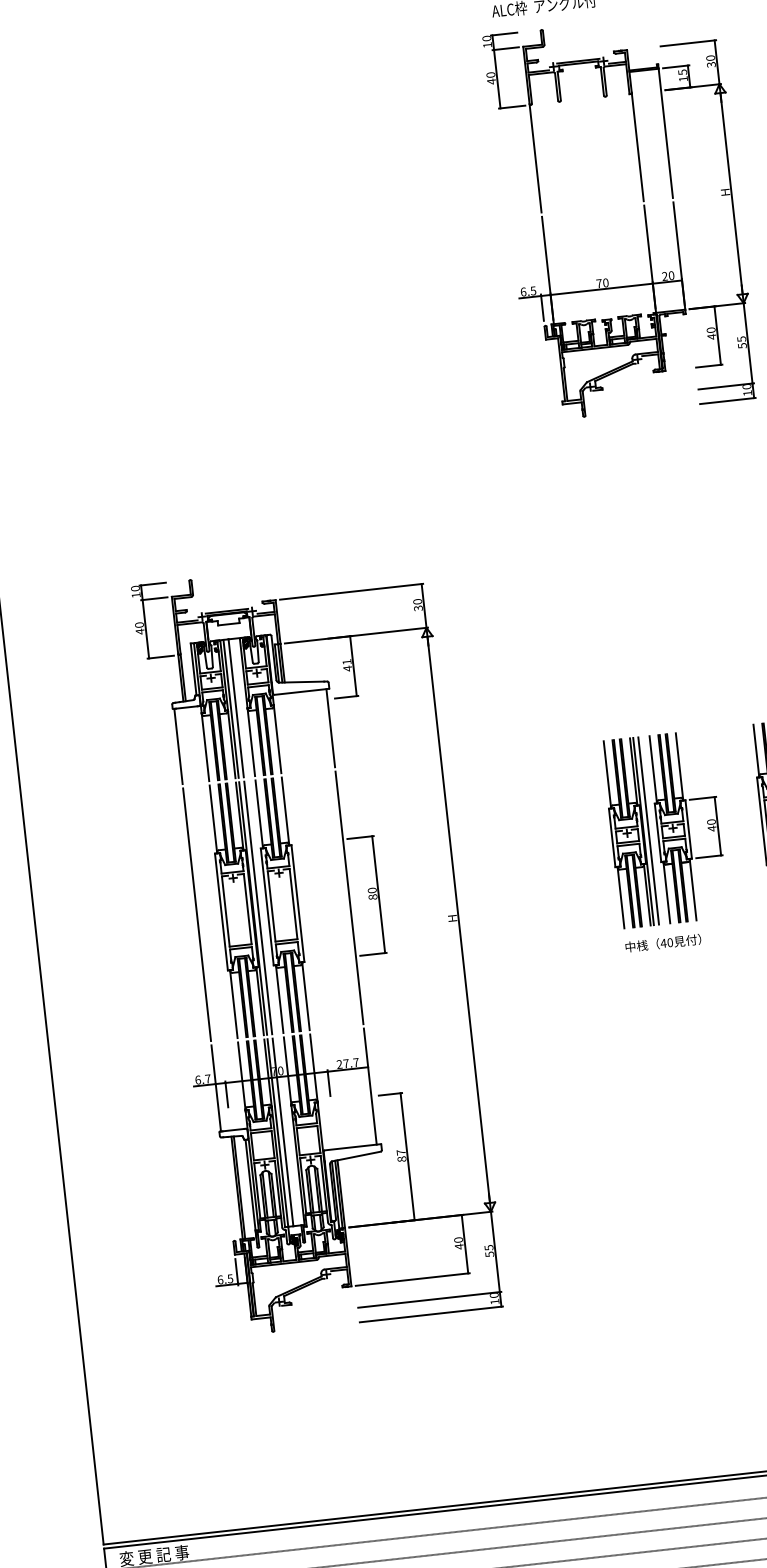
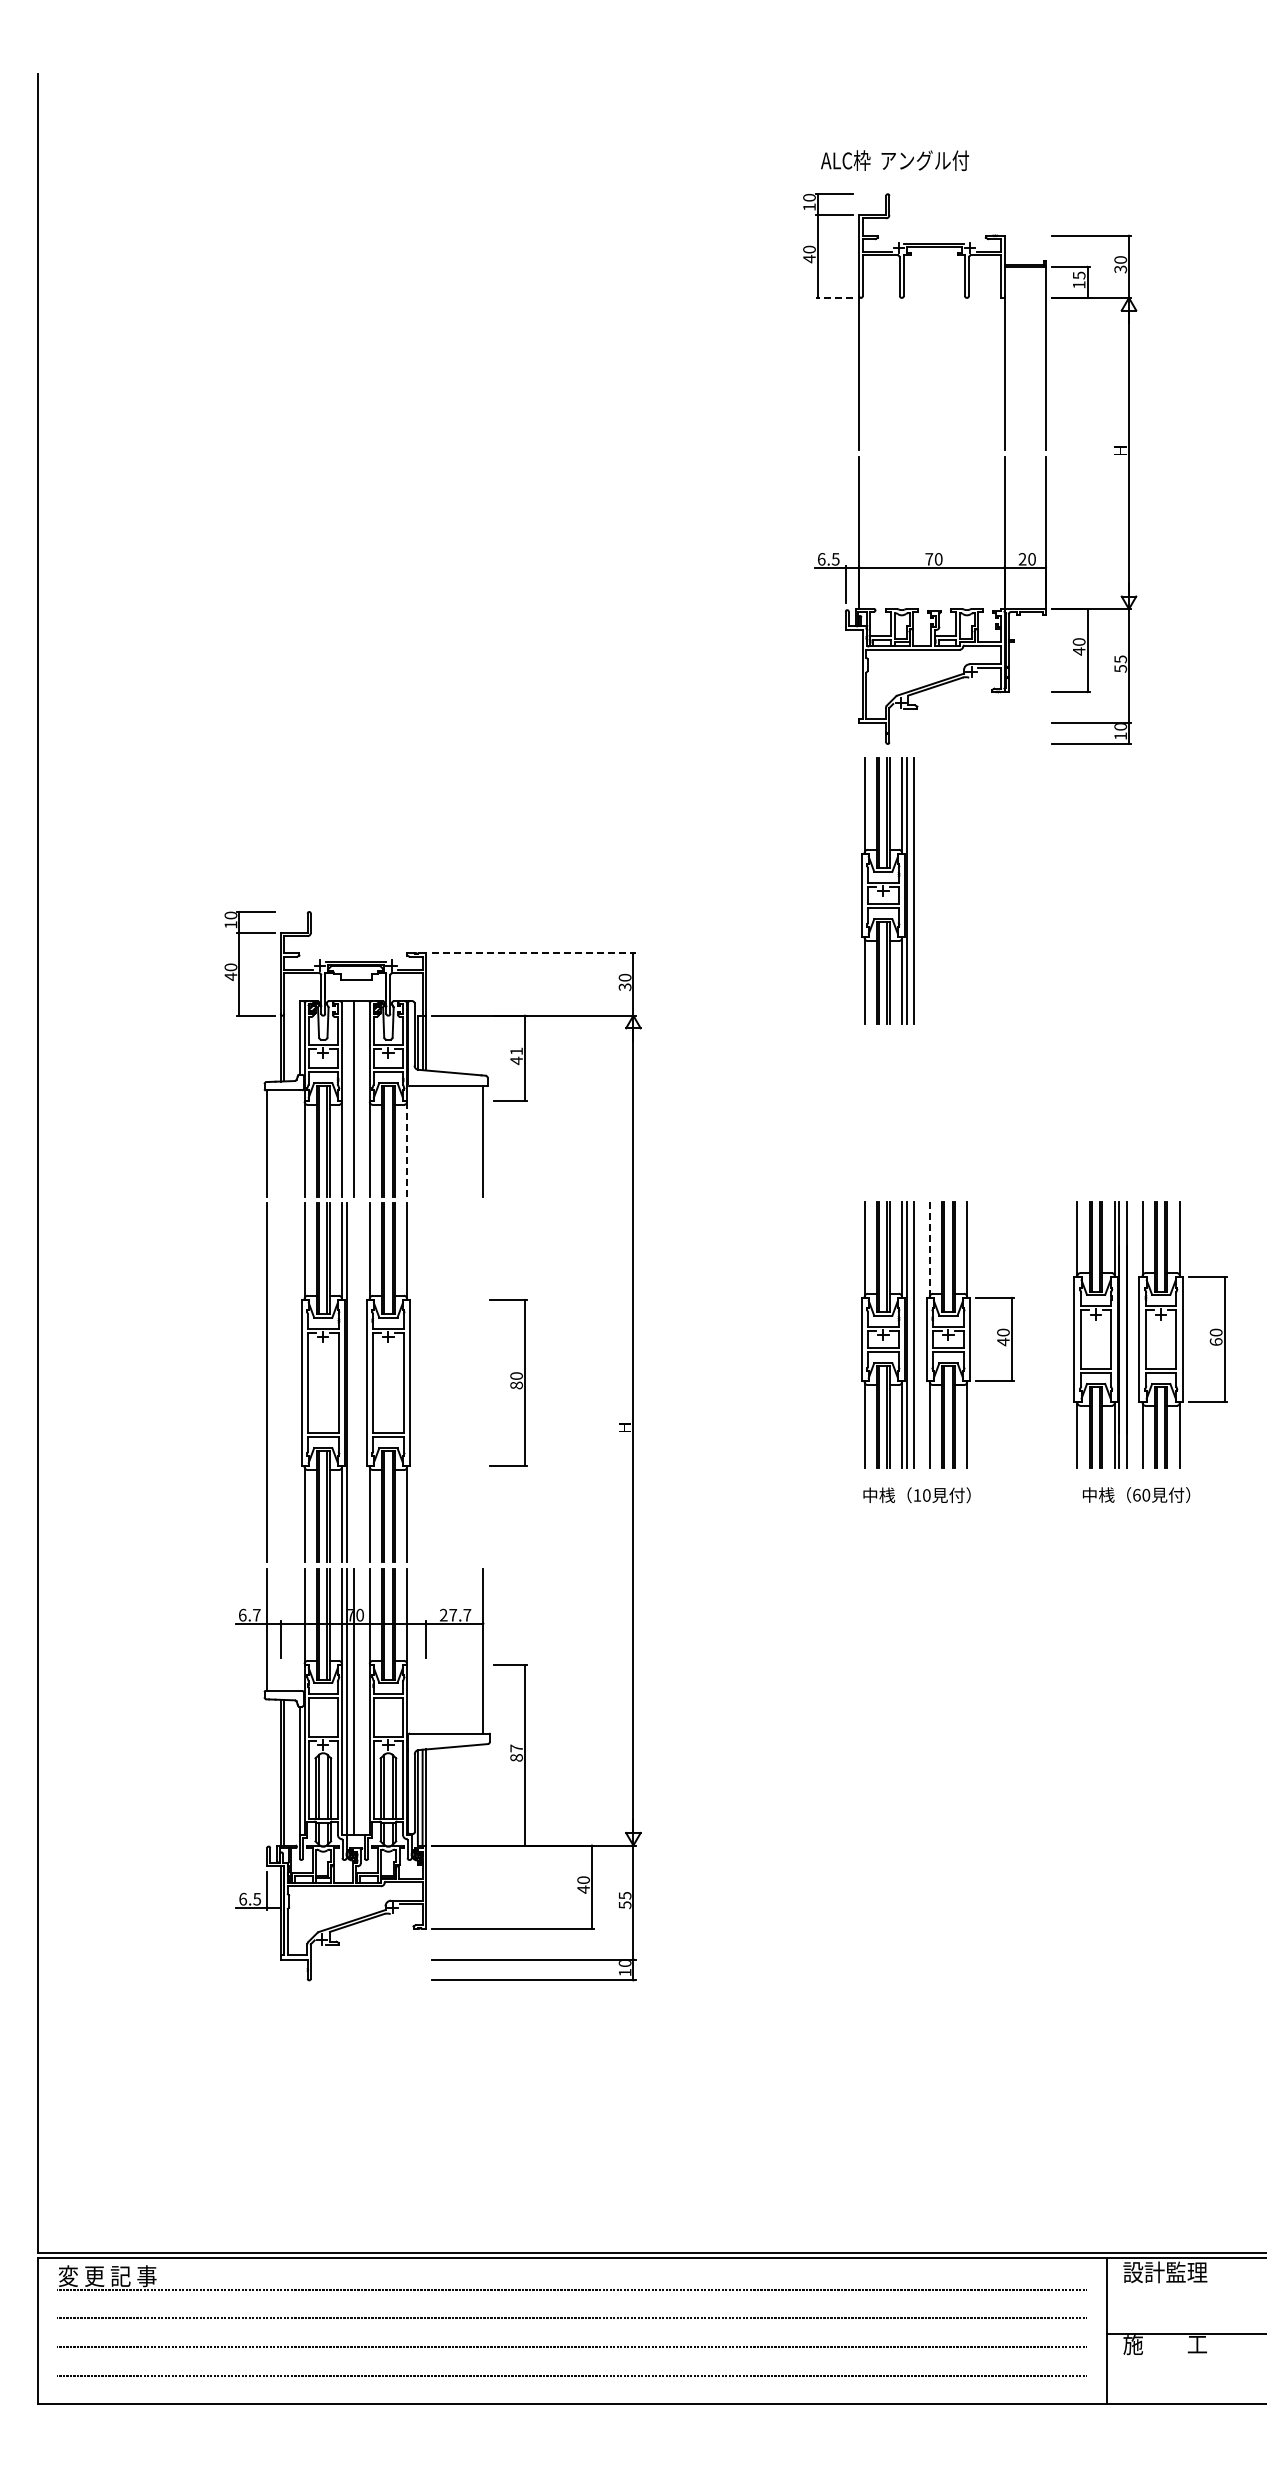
line: (512, 106) -> (834, 297), solid -> dashed
part: (595, 519) -> (887, 890), added
line: (351, 591) -> (533, 953), solid -> dashed
line: (231, 709) -> (346, 1099), removed
line: (277, 739) -> (407, 1149), solid -> dashed
line: (653, 769) -> (929, 1249), solid -> dashed
line: (349, 897) -> (483, 1382), removed
line: (258, 907) -> (353, 1382), removed
text: (663, 943) -> (917, 1495), 40 -> 10

